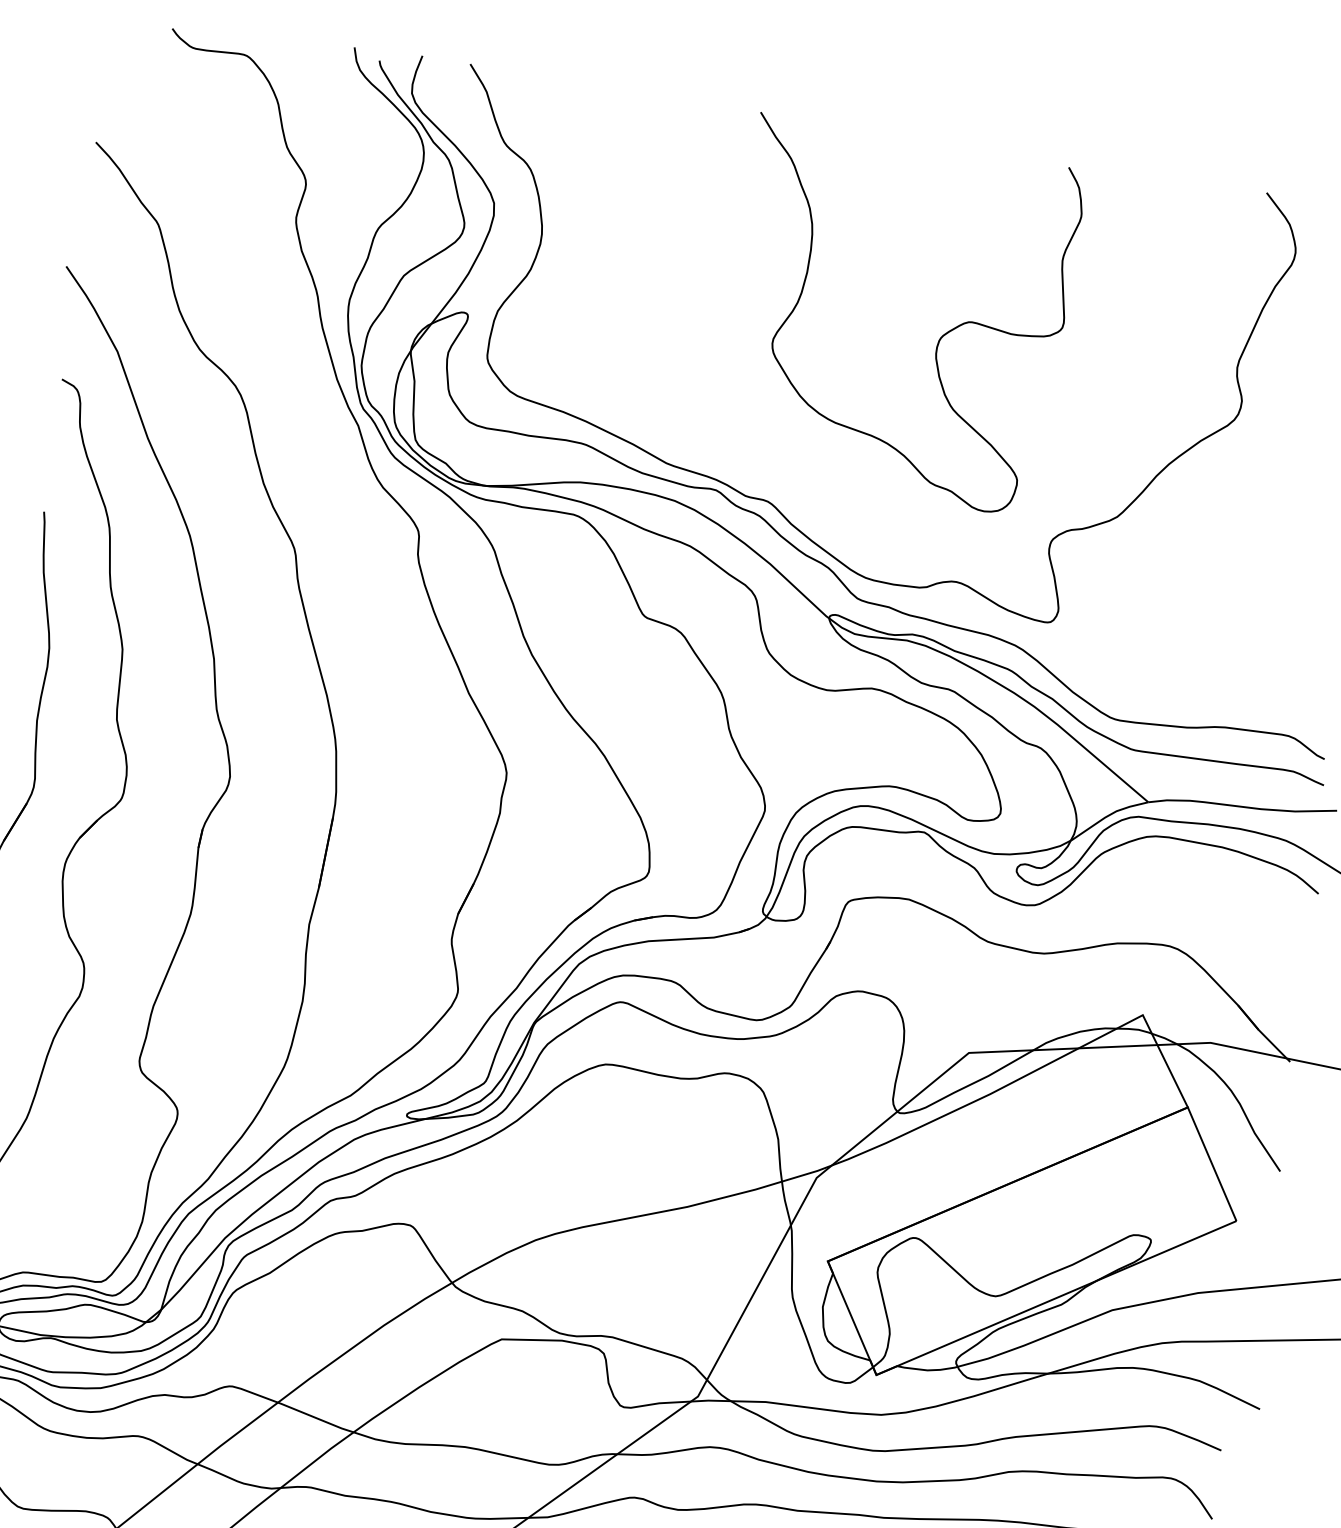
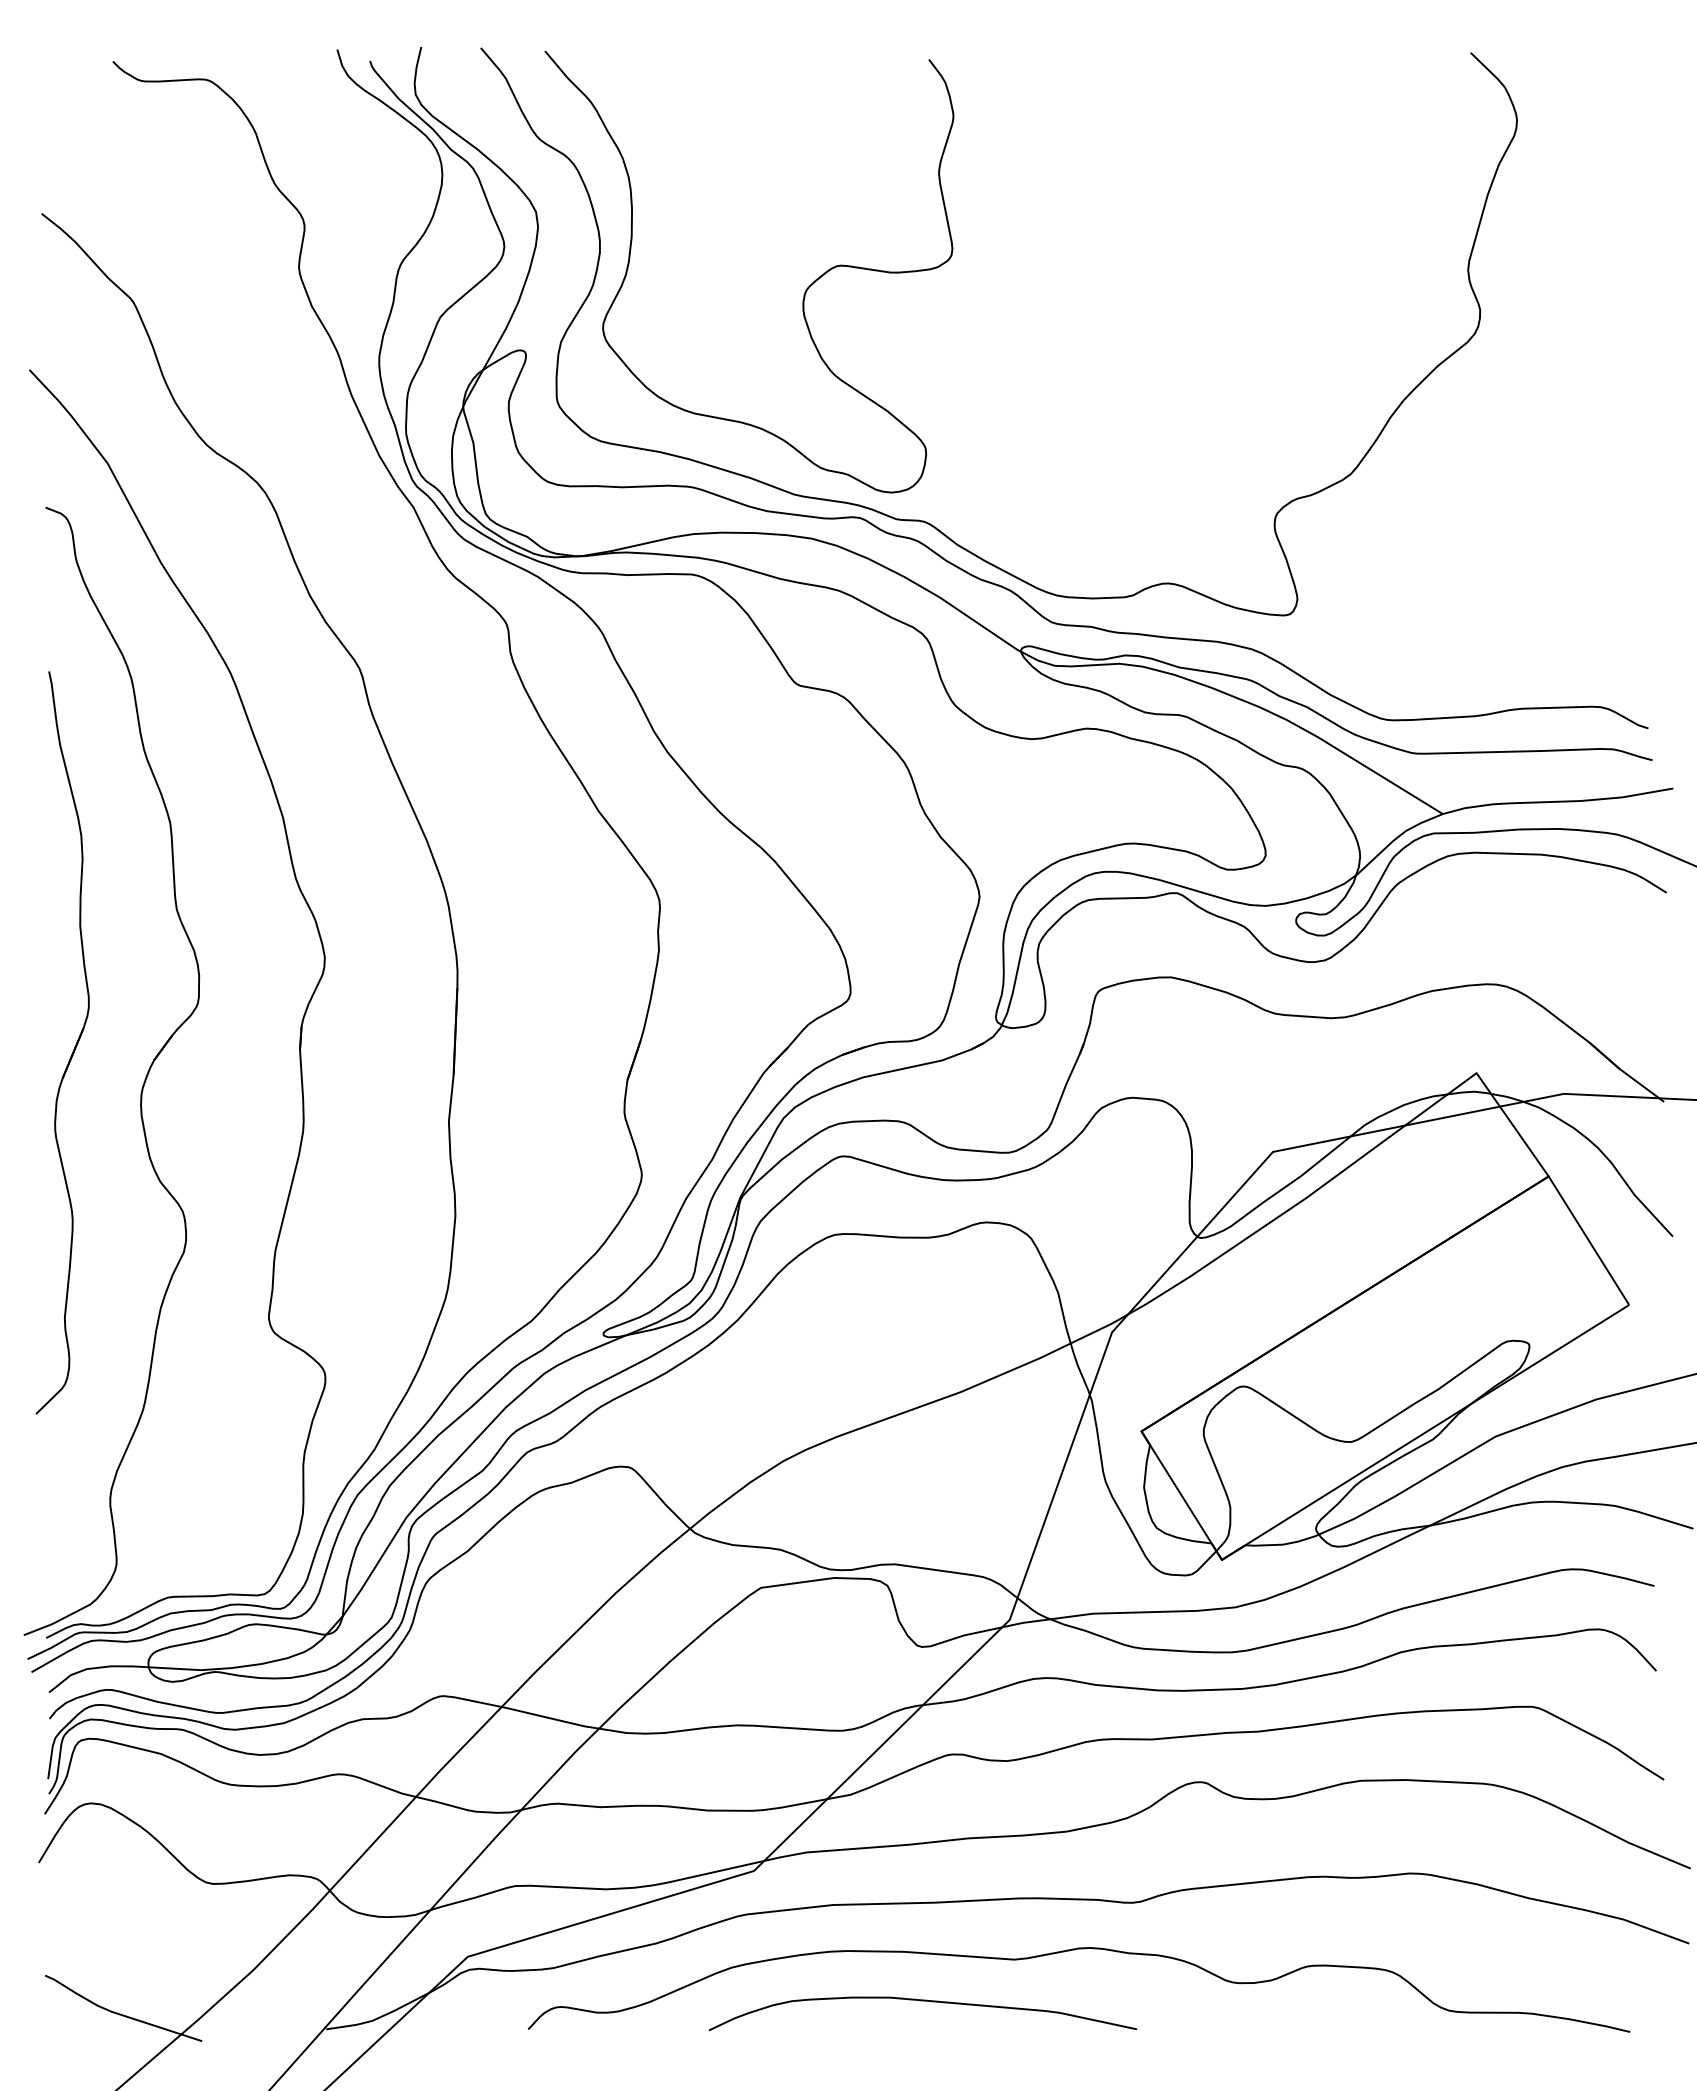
curve: (938, 340) -> (803, 294), moved

